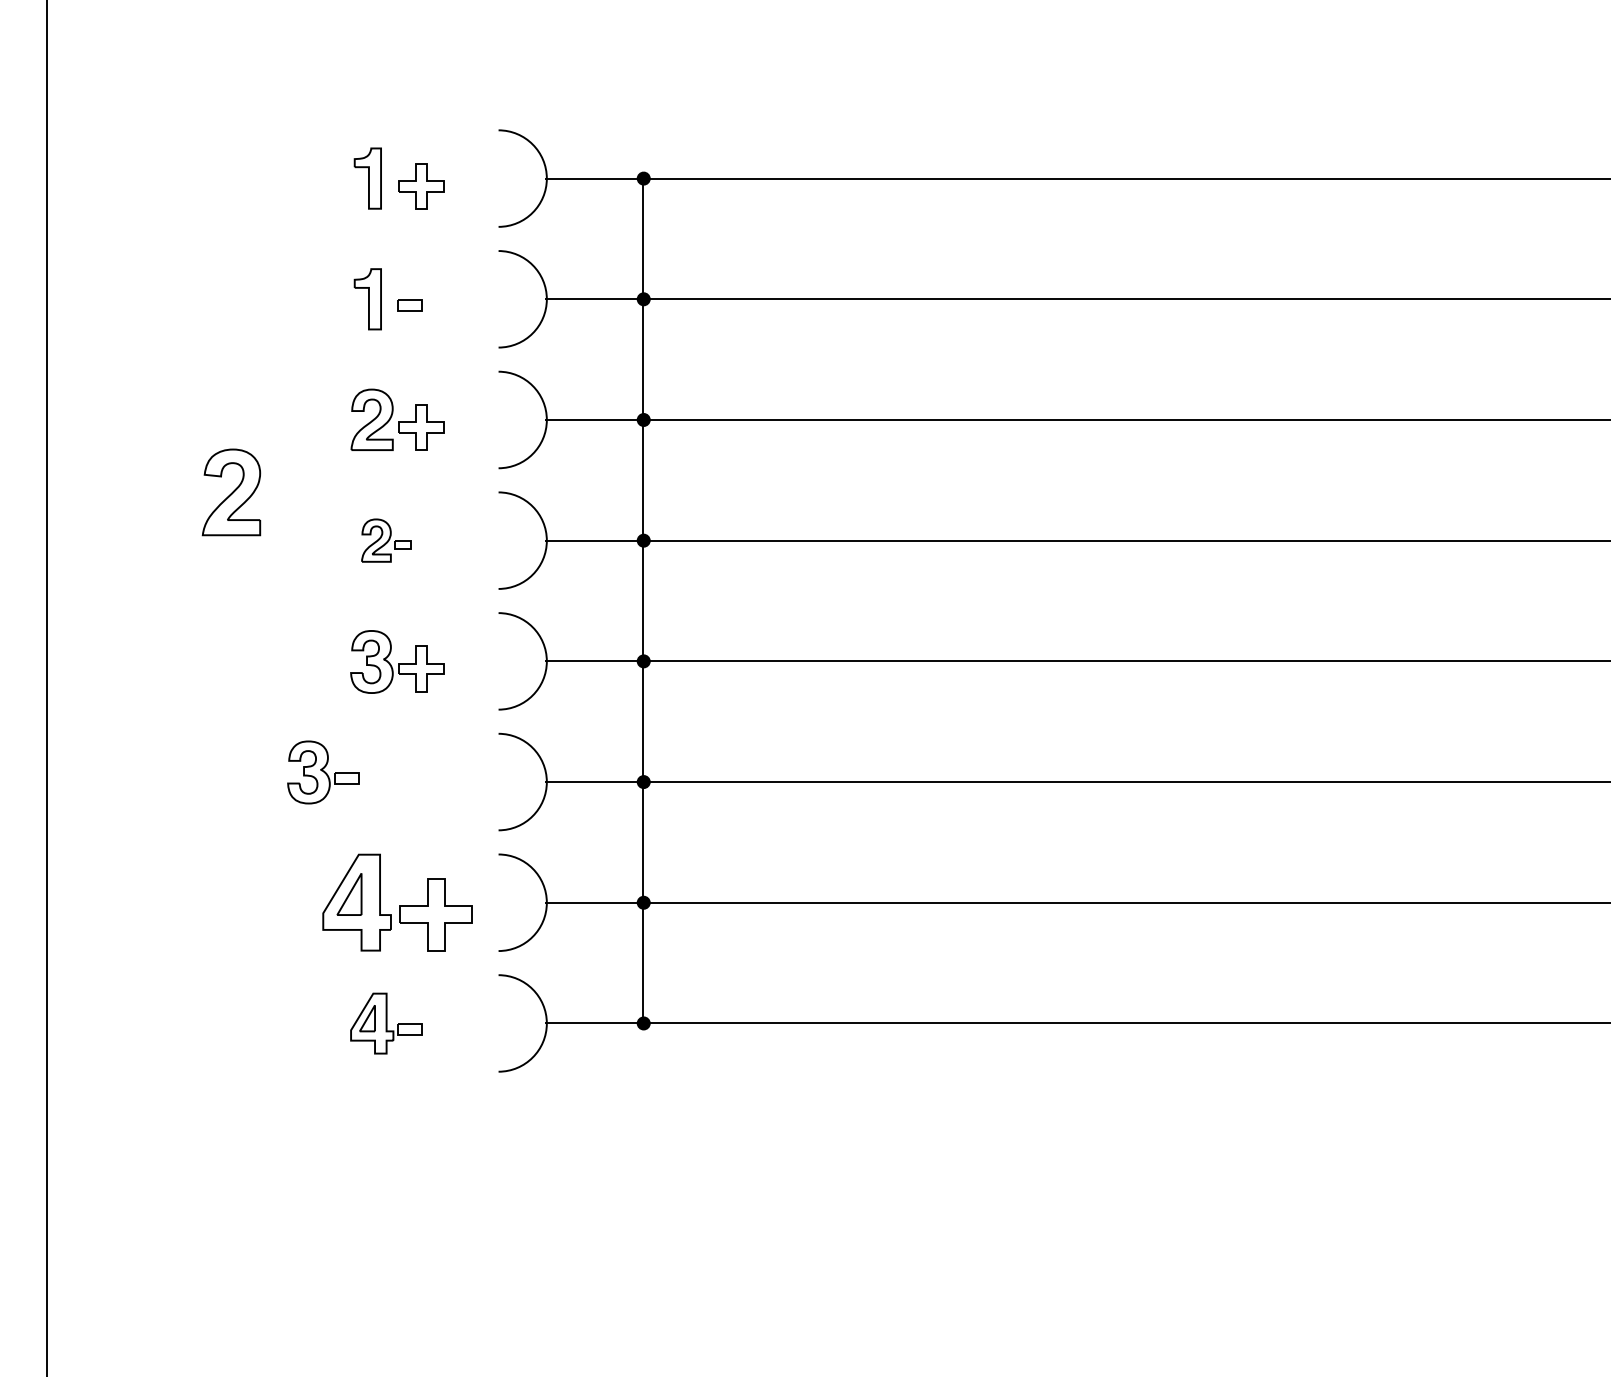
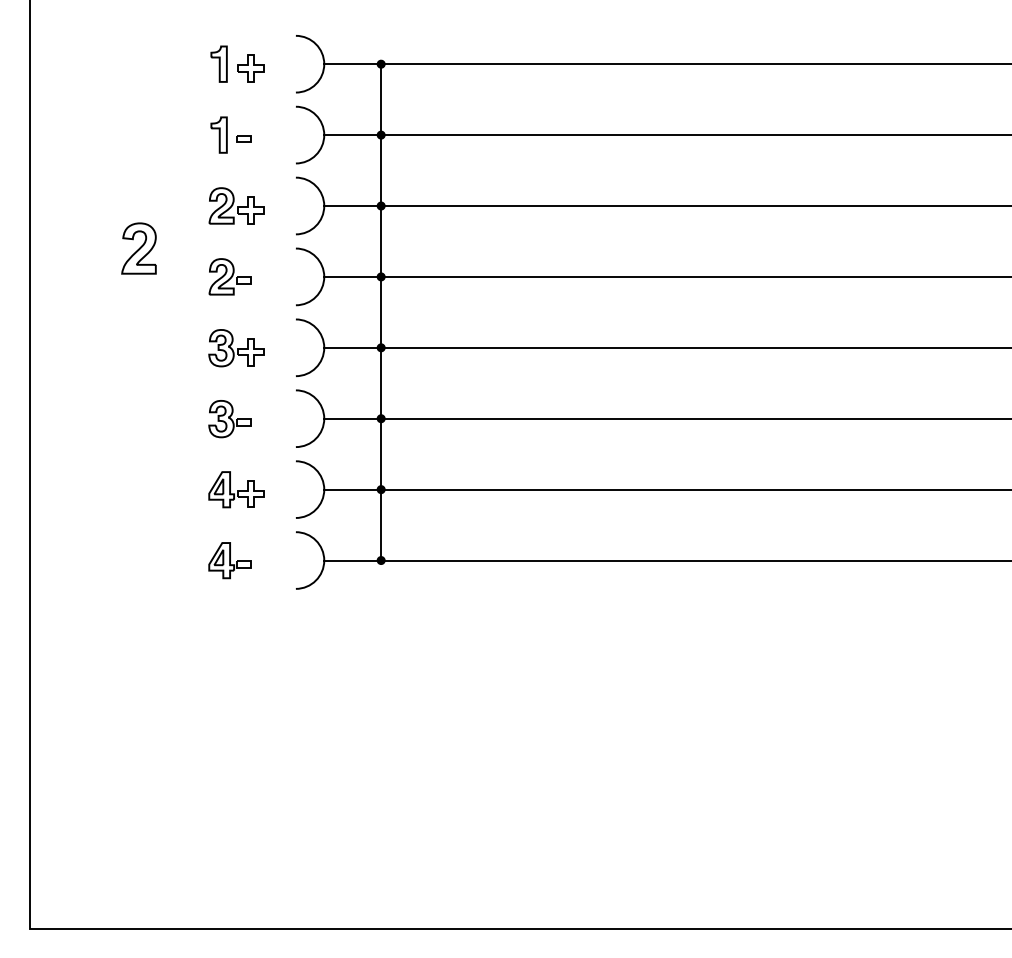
part: (385, 539) -> (229, 276), size x1.43
part: (322, 773) -> (229, 419), moved
part: (397, 902) -> (236, 489), size x0.62

